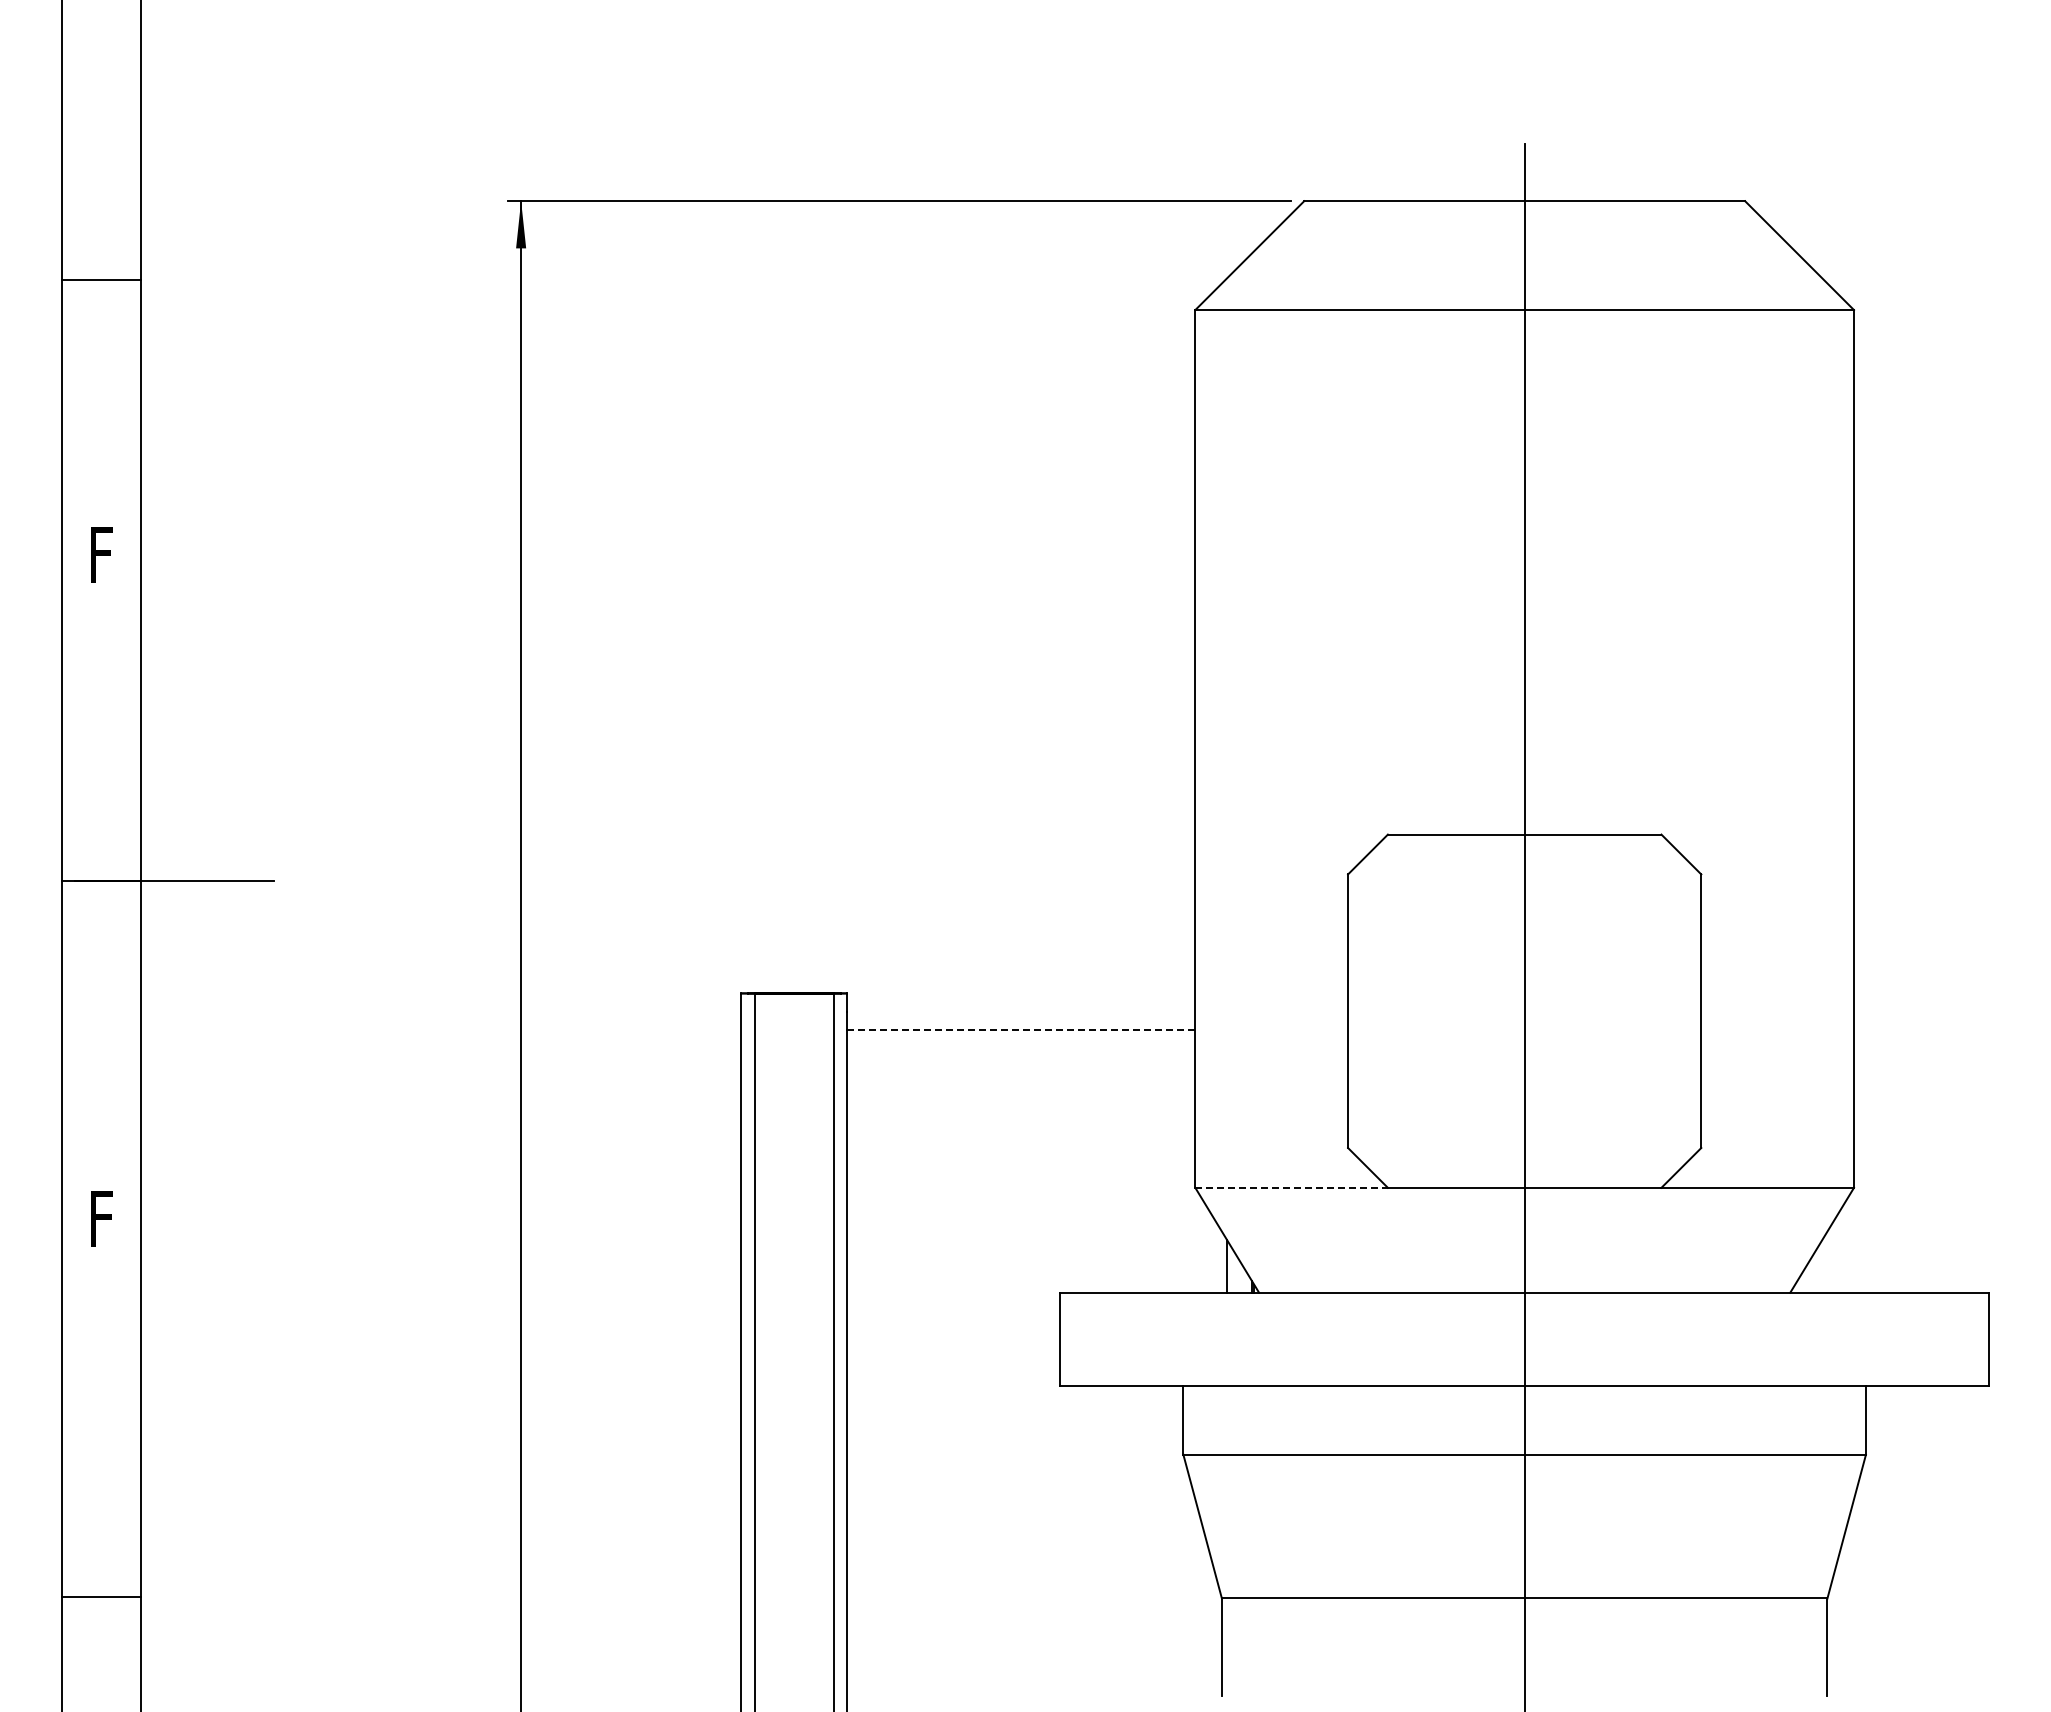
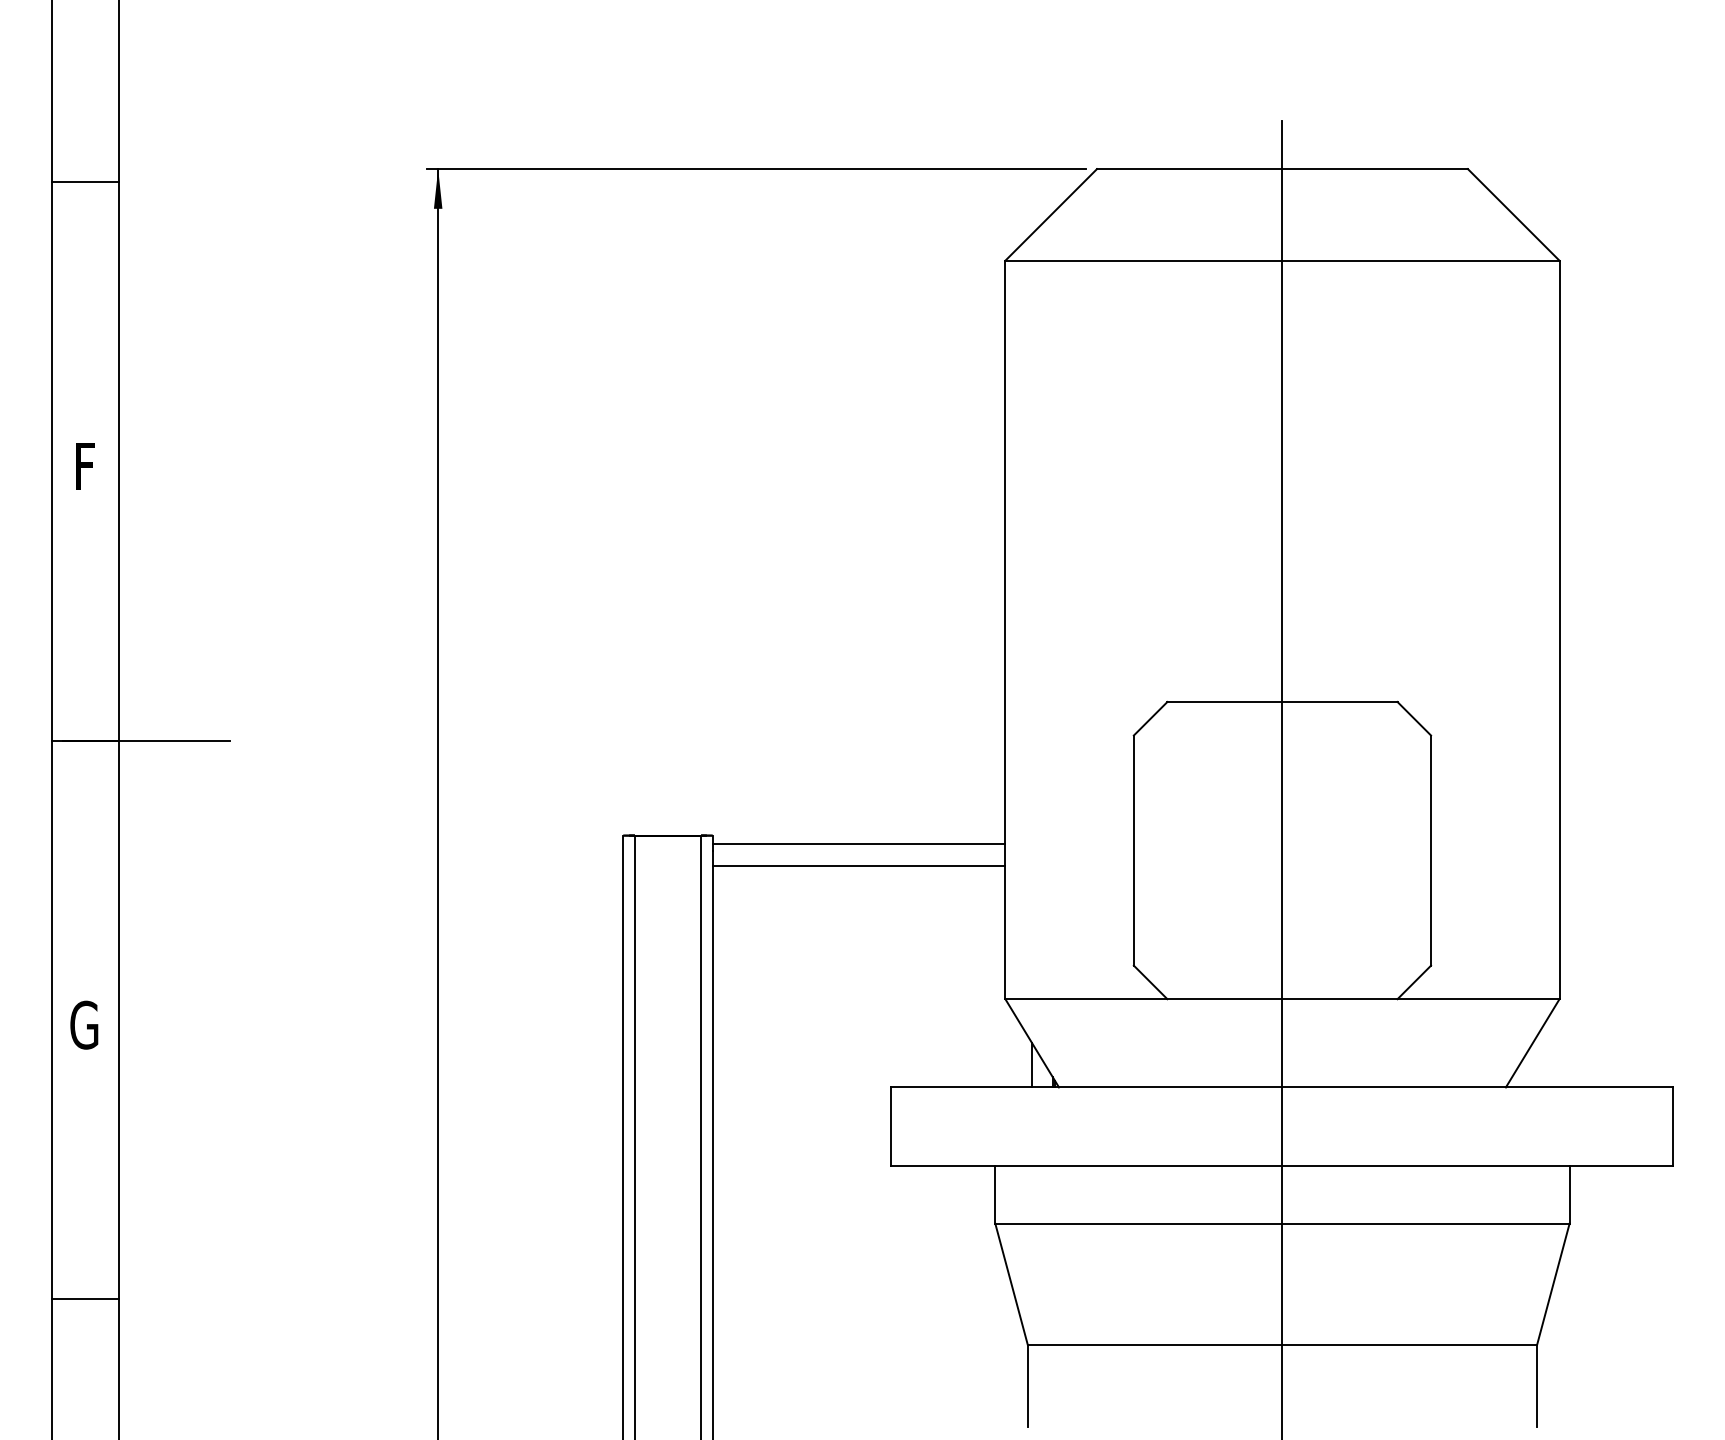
line: (101, 279) -> (85, 181), moved
line: (1021, 1003) -> (859, 844), added
line: (1021, 1029) -> (859, 865), dashed -> solid
line: (1292, 1187) -> (1087, 998), dashed -> solid
text: (100, 1218) -> (84, 1024), F -> G
line: (101, 1596) -> (85, 1299), moved

